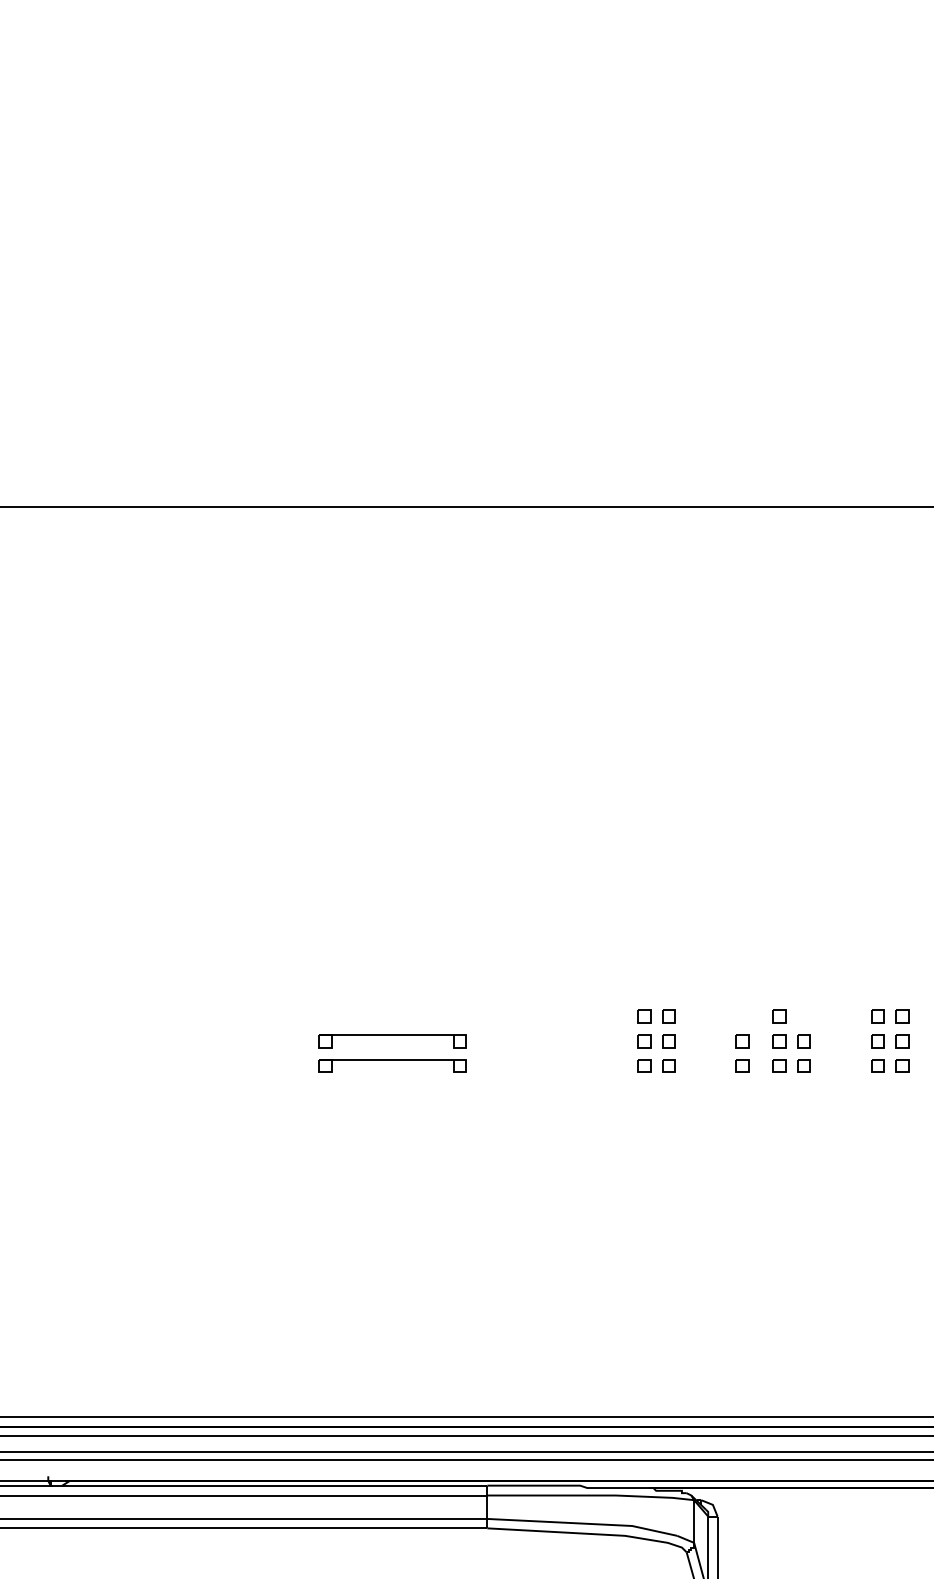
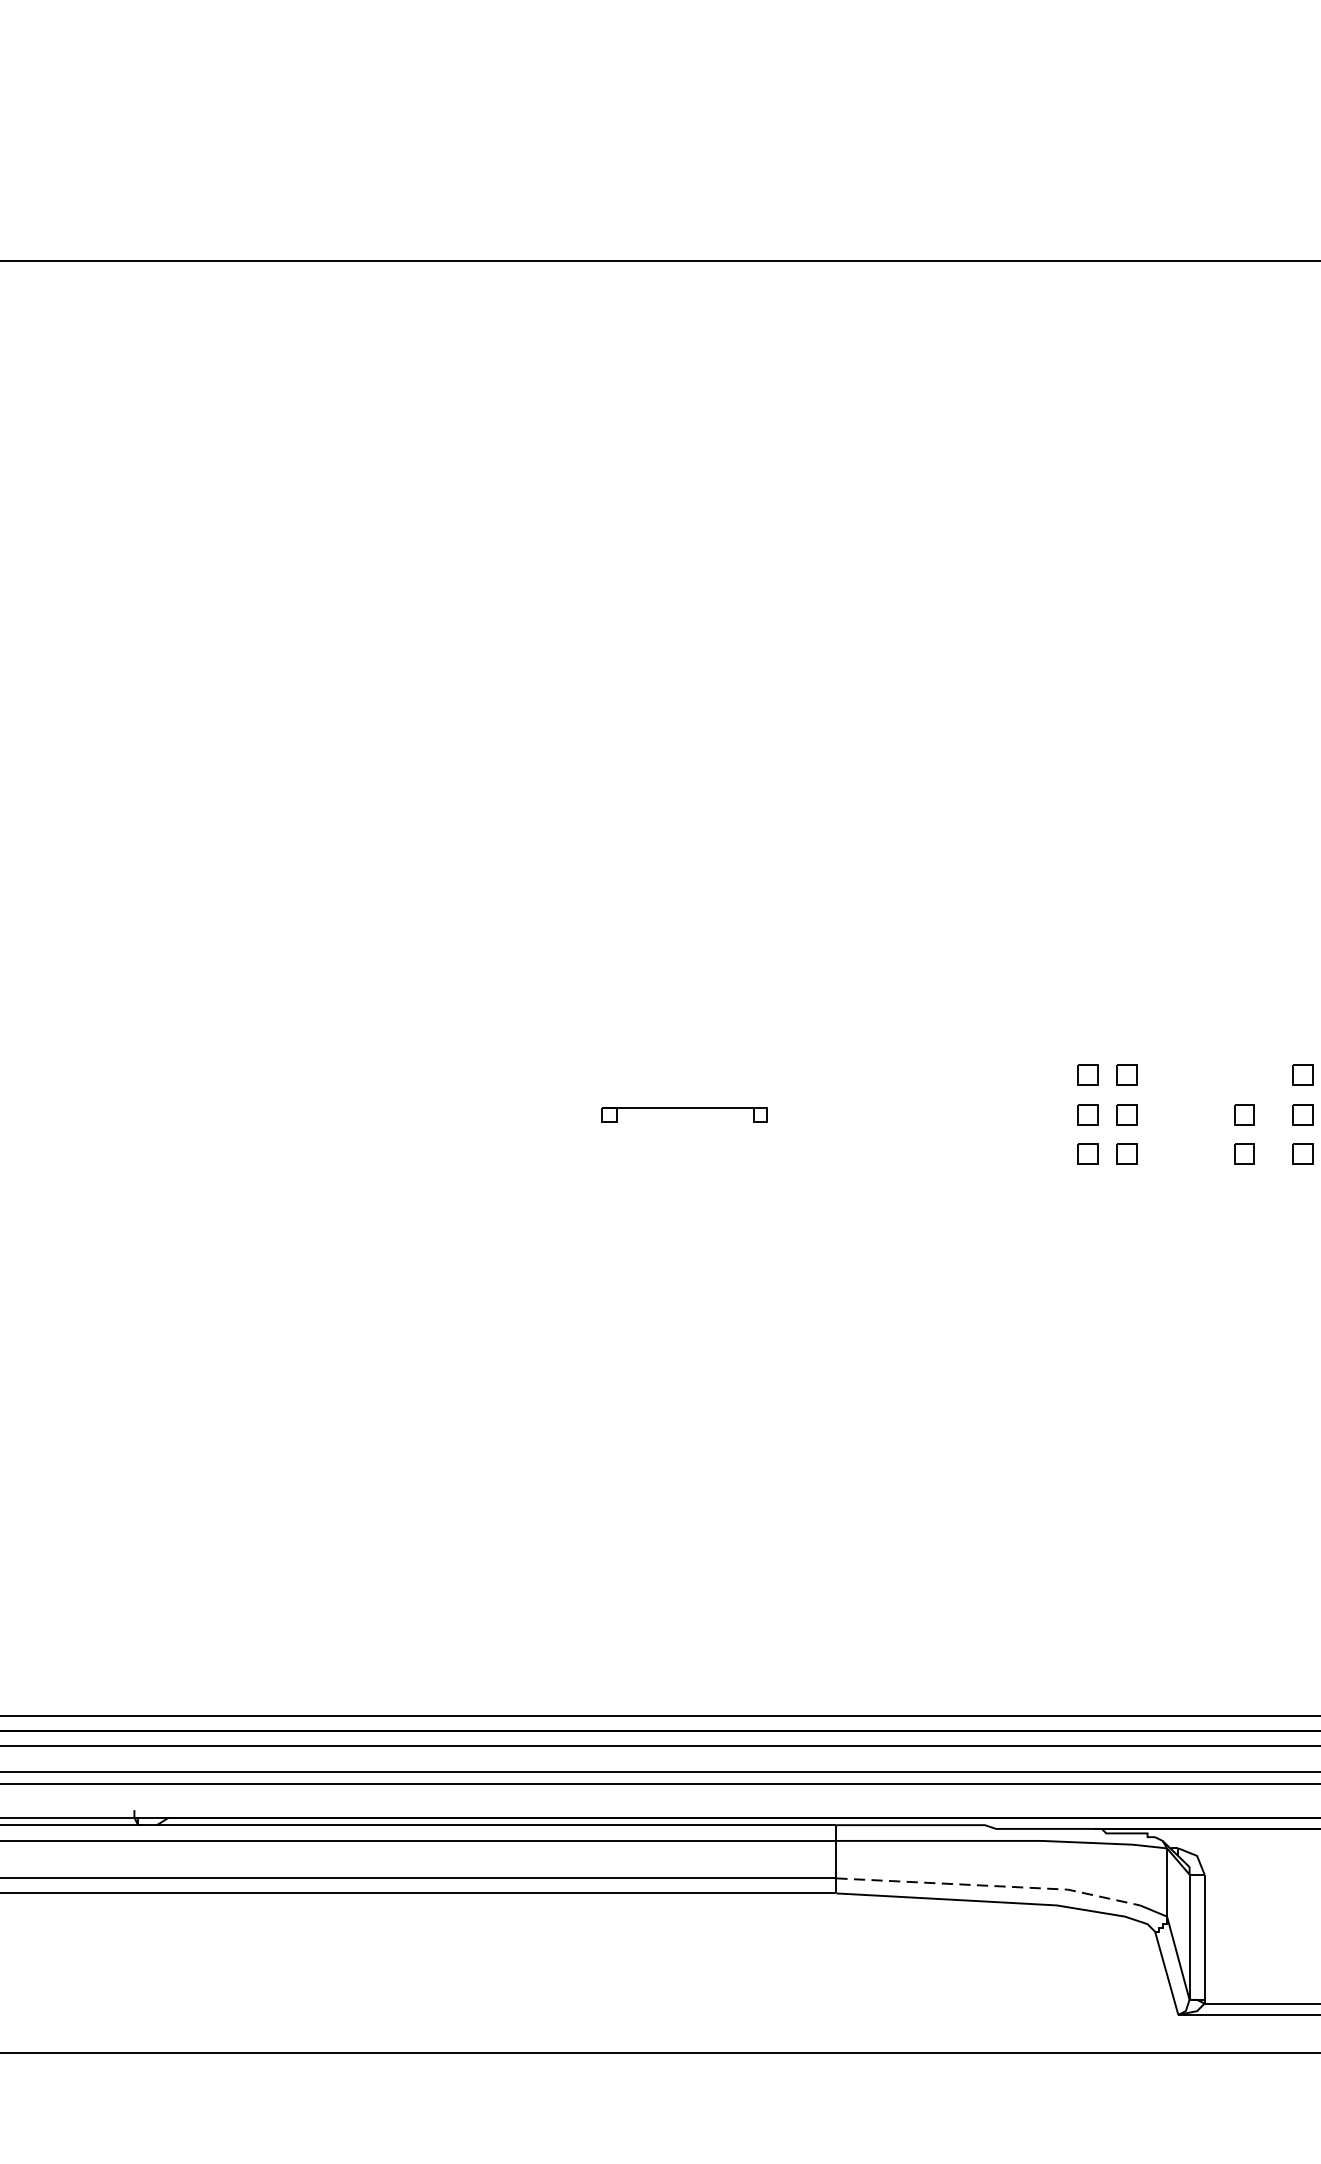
part: (392, 1041) -> (684, 1115), size x0.7
part: (392, 1065) -> (684, 1153), removed
line: (583, 1523) -> (990, 1885), solid -> dashed

